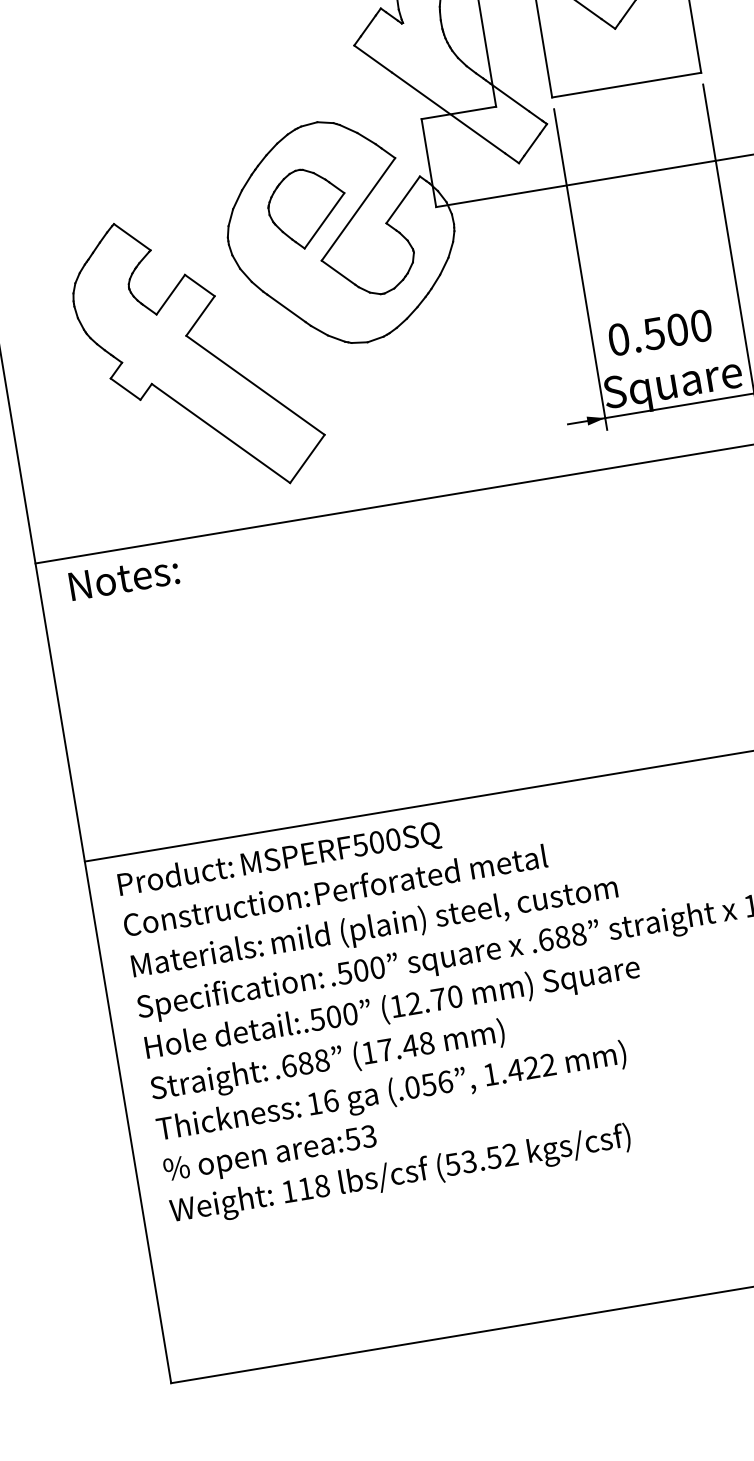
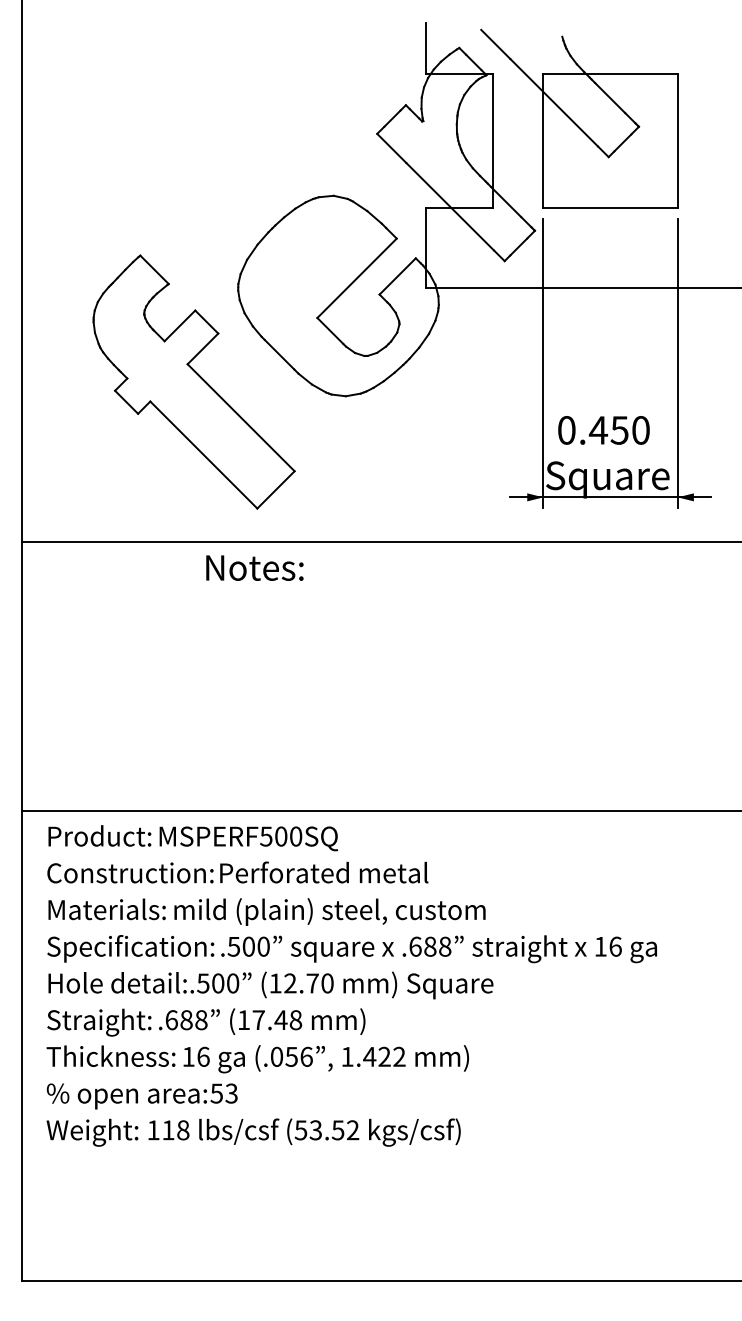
part: (307, 207) -> (312, 269), removed
text: (665, 332) -> (608, 430), 0.500 -> 0.450
text: (123, 577) -> (254, 567), moved

